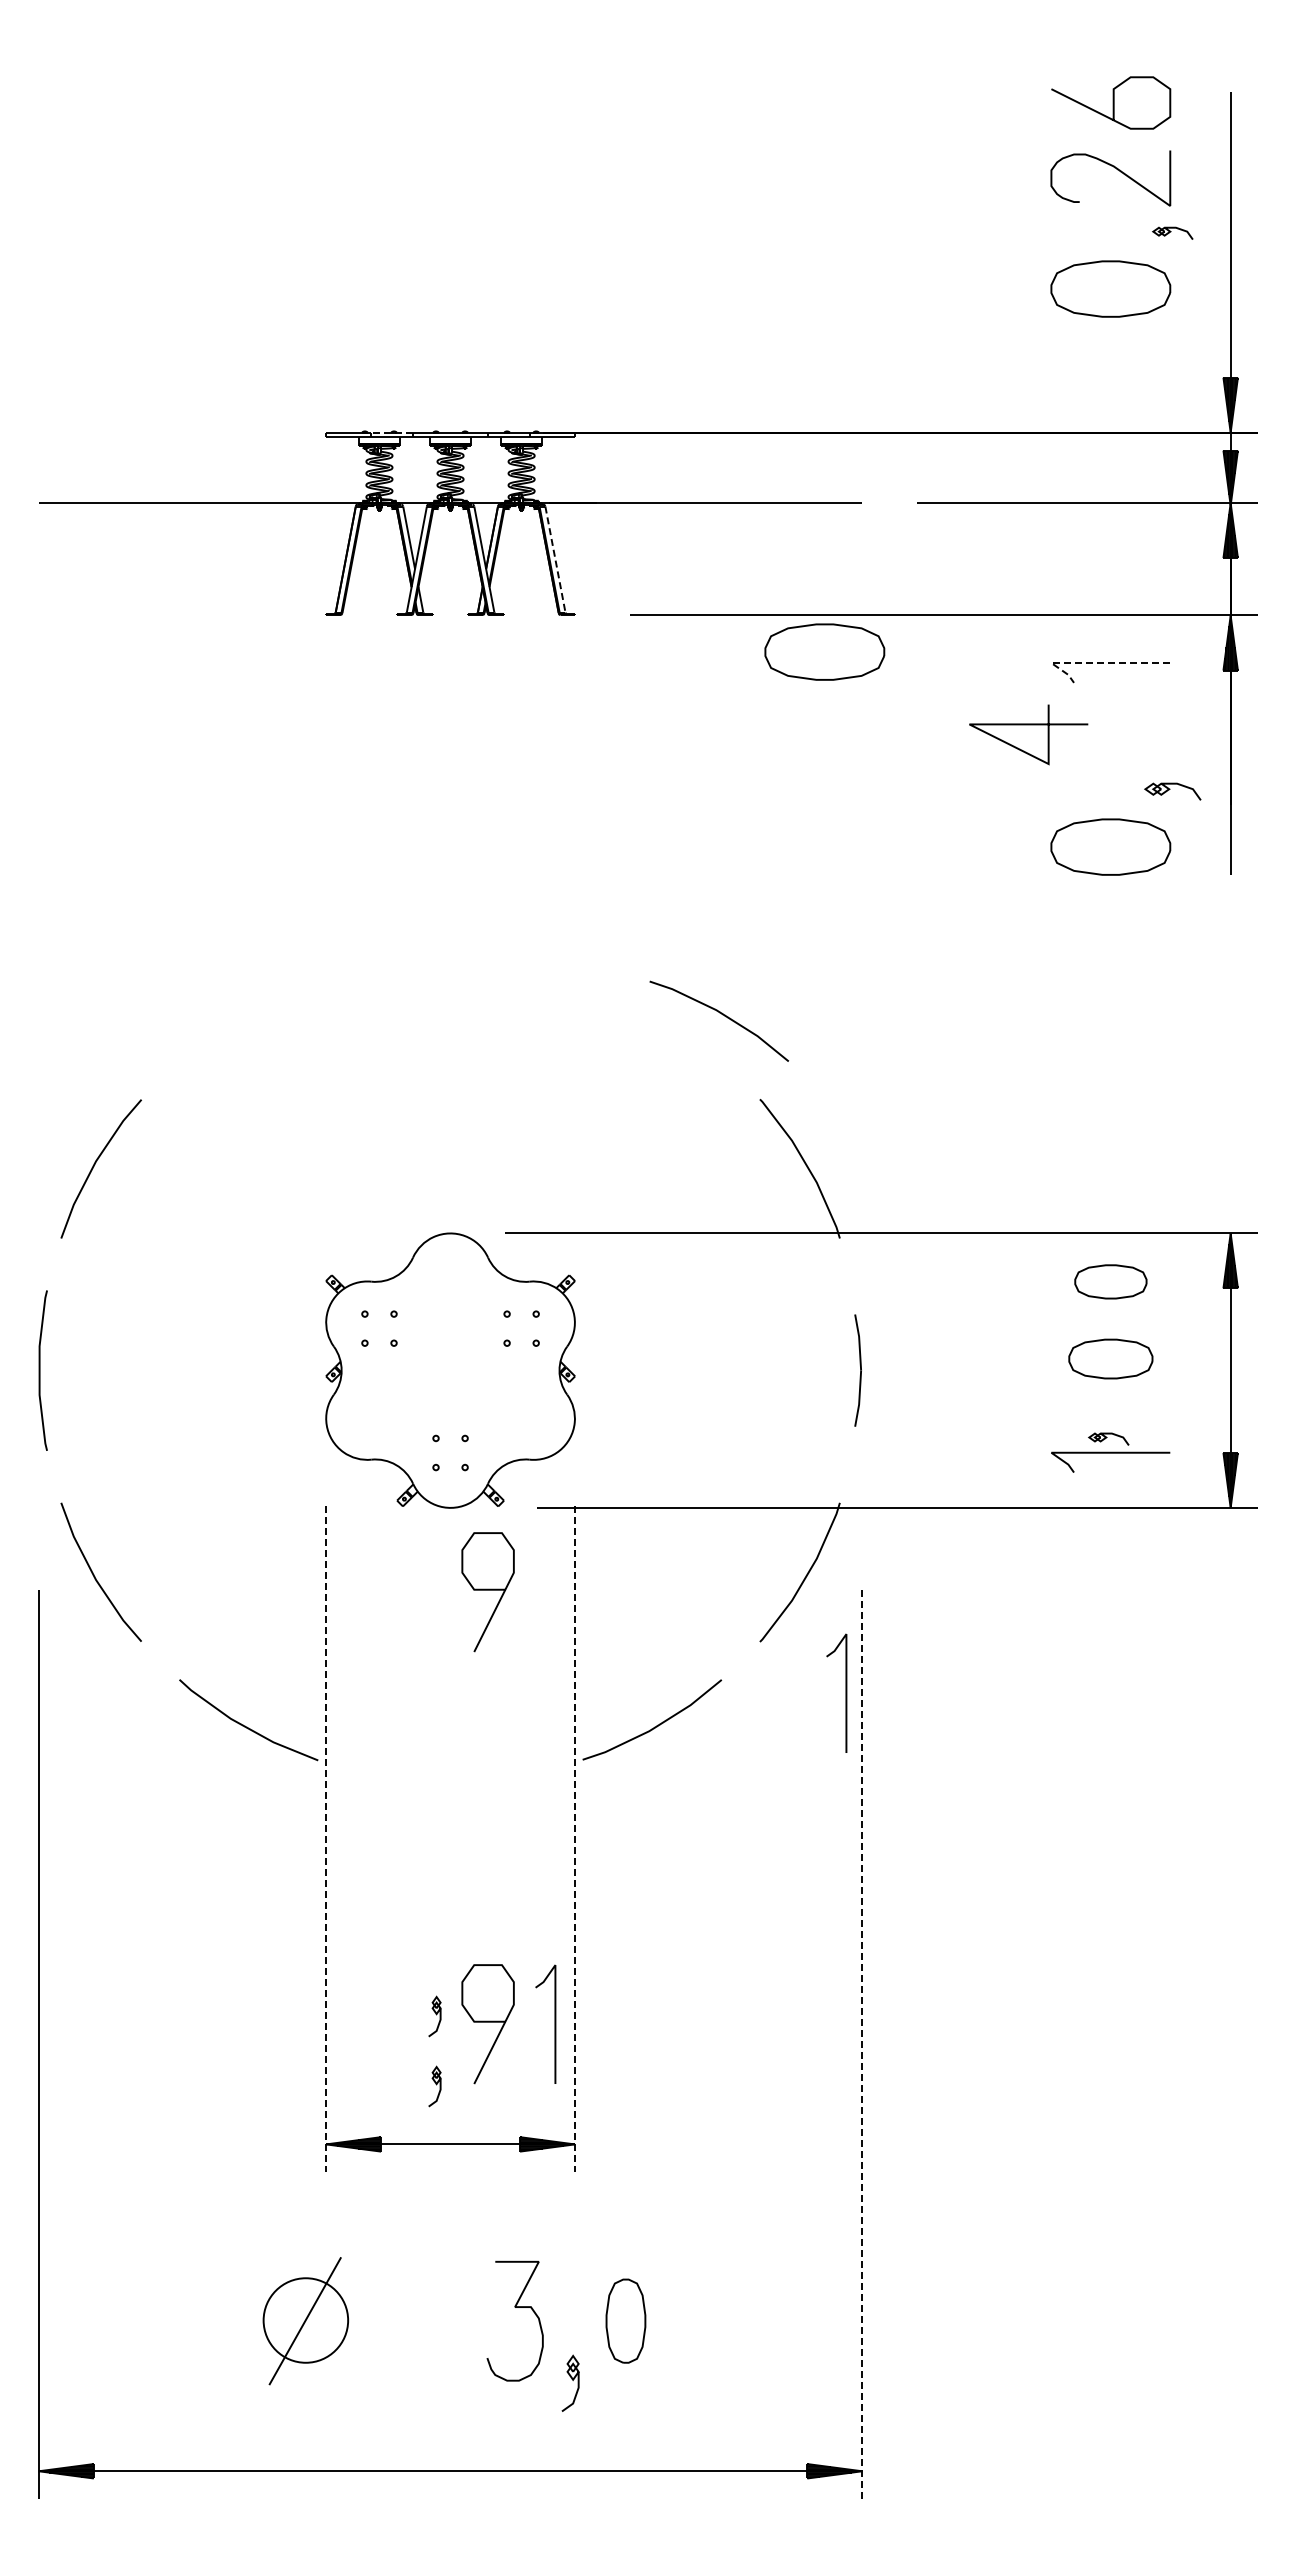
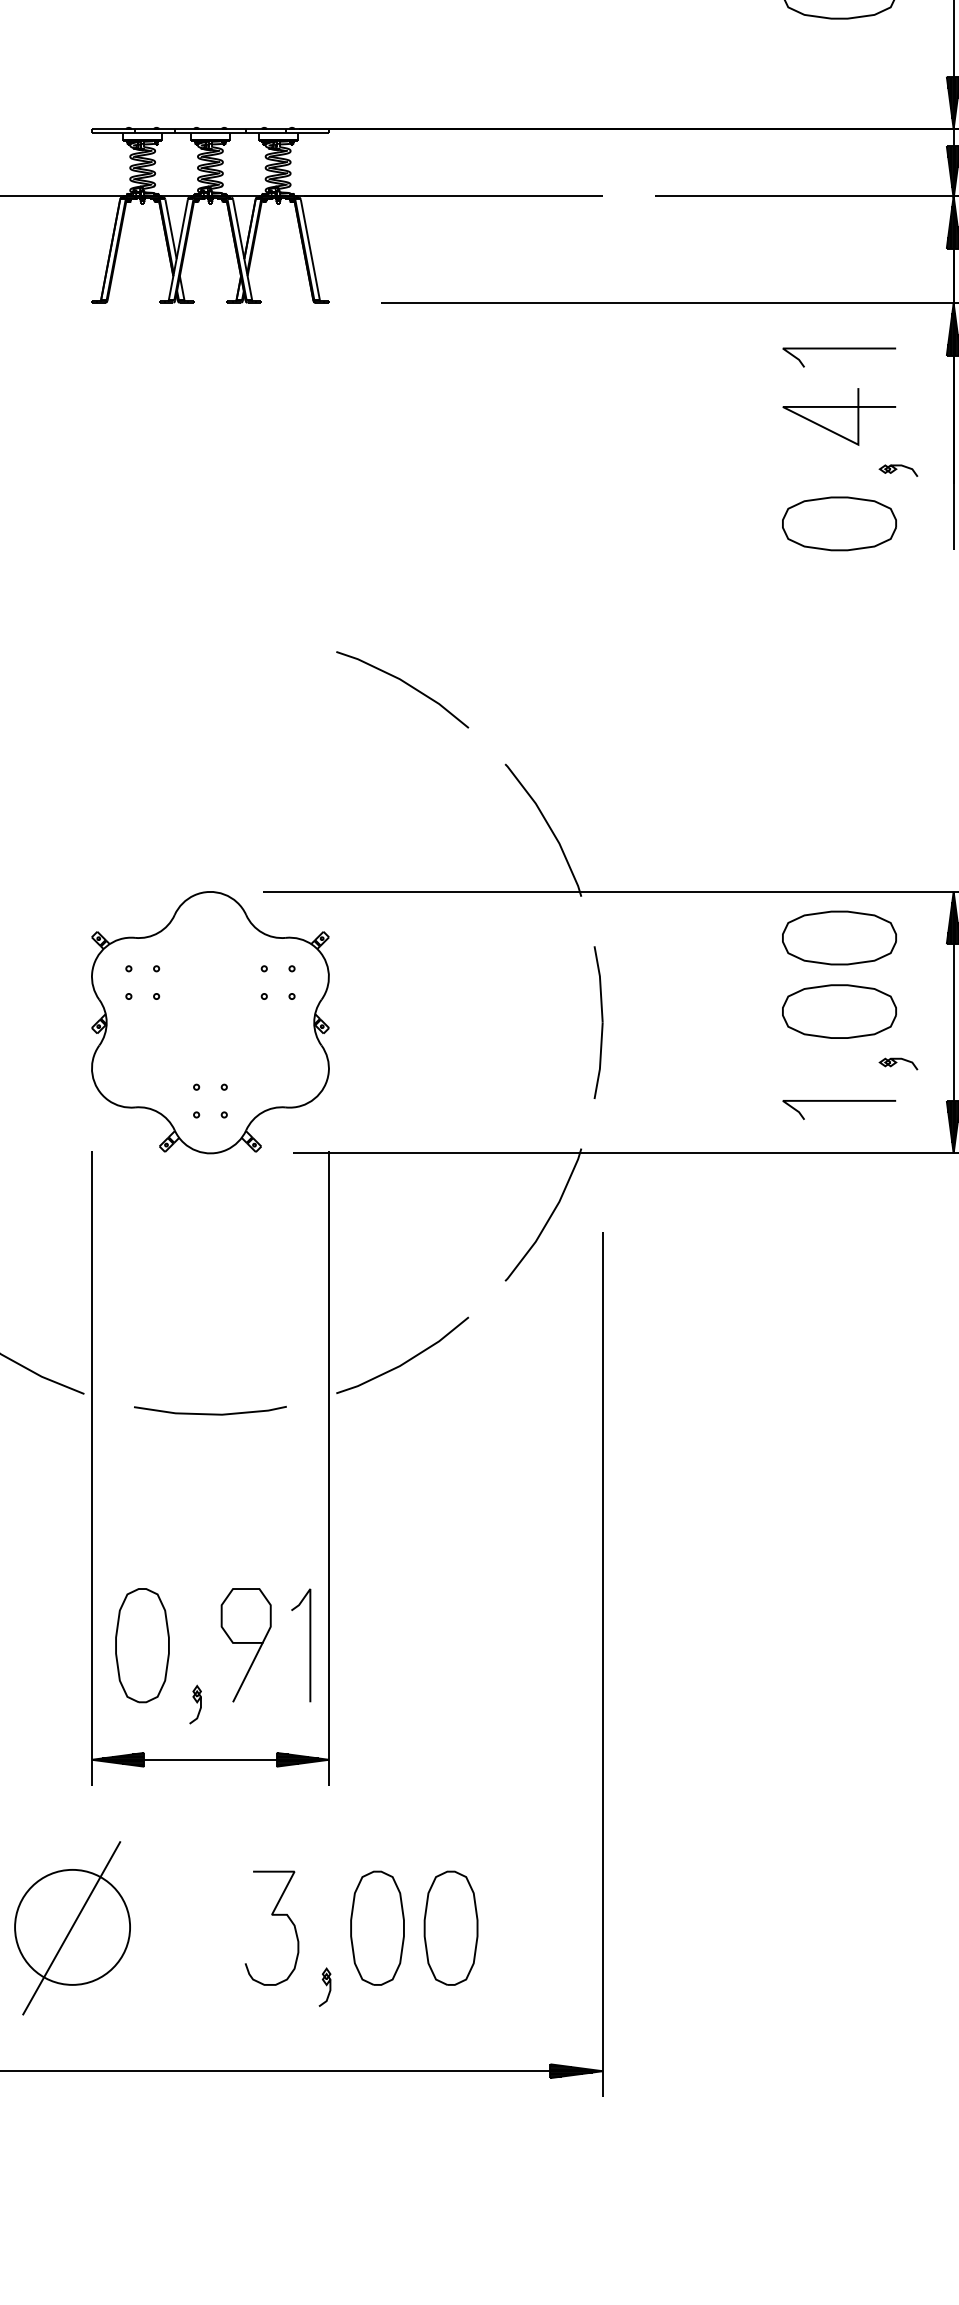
line: (392, 432) -> (155, 128), dashed -> solid
line: (555, 559) -> (310, 249), dashed -> solid
part: (824, 651) -> (566, 337), removed
line: (1094, 663) -> (823, 348), dashed -> solid
line: (1028, 725) -> (839, 408), moved
part: (1172, 790) -> (898, 469), size x0.71
line: (722, 1015) -> (405, 684), moved
part: (1110, 1281) -> (839, 937), size x1.67
part: (1110, 1358) -> (839, 1011), size x1.43
part: (858, 1370) -> (599, 1022), size x1.43
part: (1108, 1438) -> (898, 1063), moved
curve: (487, 1590) -> (245, 1232), removed
line: (845, 1692) -> (586, 1329), removed
line: (450, 1780) -> (210, 1413), added
line: (326, 1839) -> (92, 1469), dashed -> solid
line: (574, 1839) -> (328, 1469), dashed -> solid
part: (434, 2016) -> (195, 1637), removed
part: (378, 2024) -> (141, 1645), added
line: (862, 2044) -> (602, 1664), dashed -> solid
part: (305, 2320) -> (72, 1927), size x1.43
part: (625, 2320) -> (377, 1927), size x1.43
part: (702, 2320) -> (450, 1927), added
part: (570, 2382) -> (324, 1986), size x0.71

